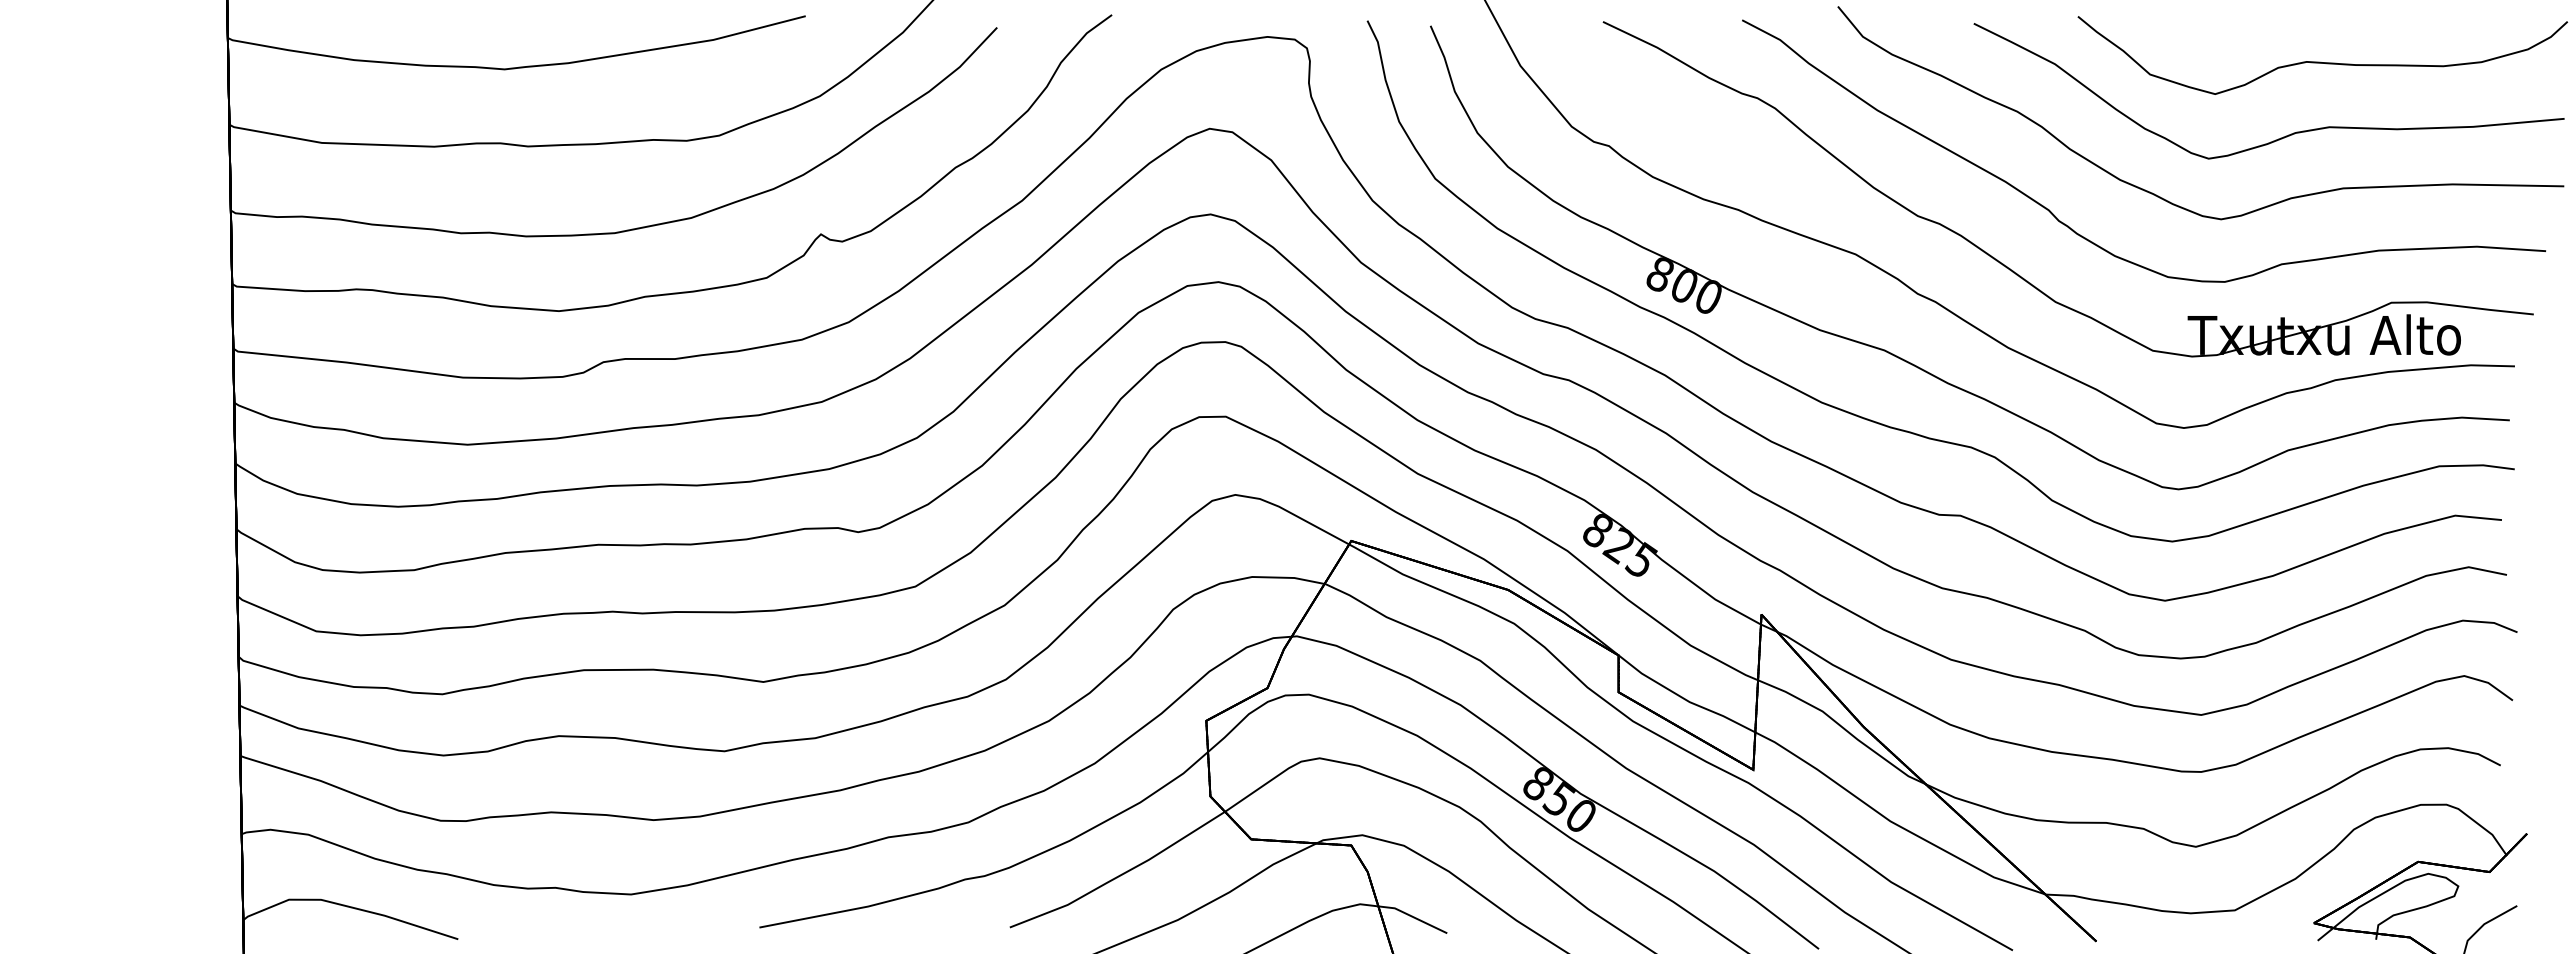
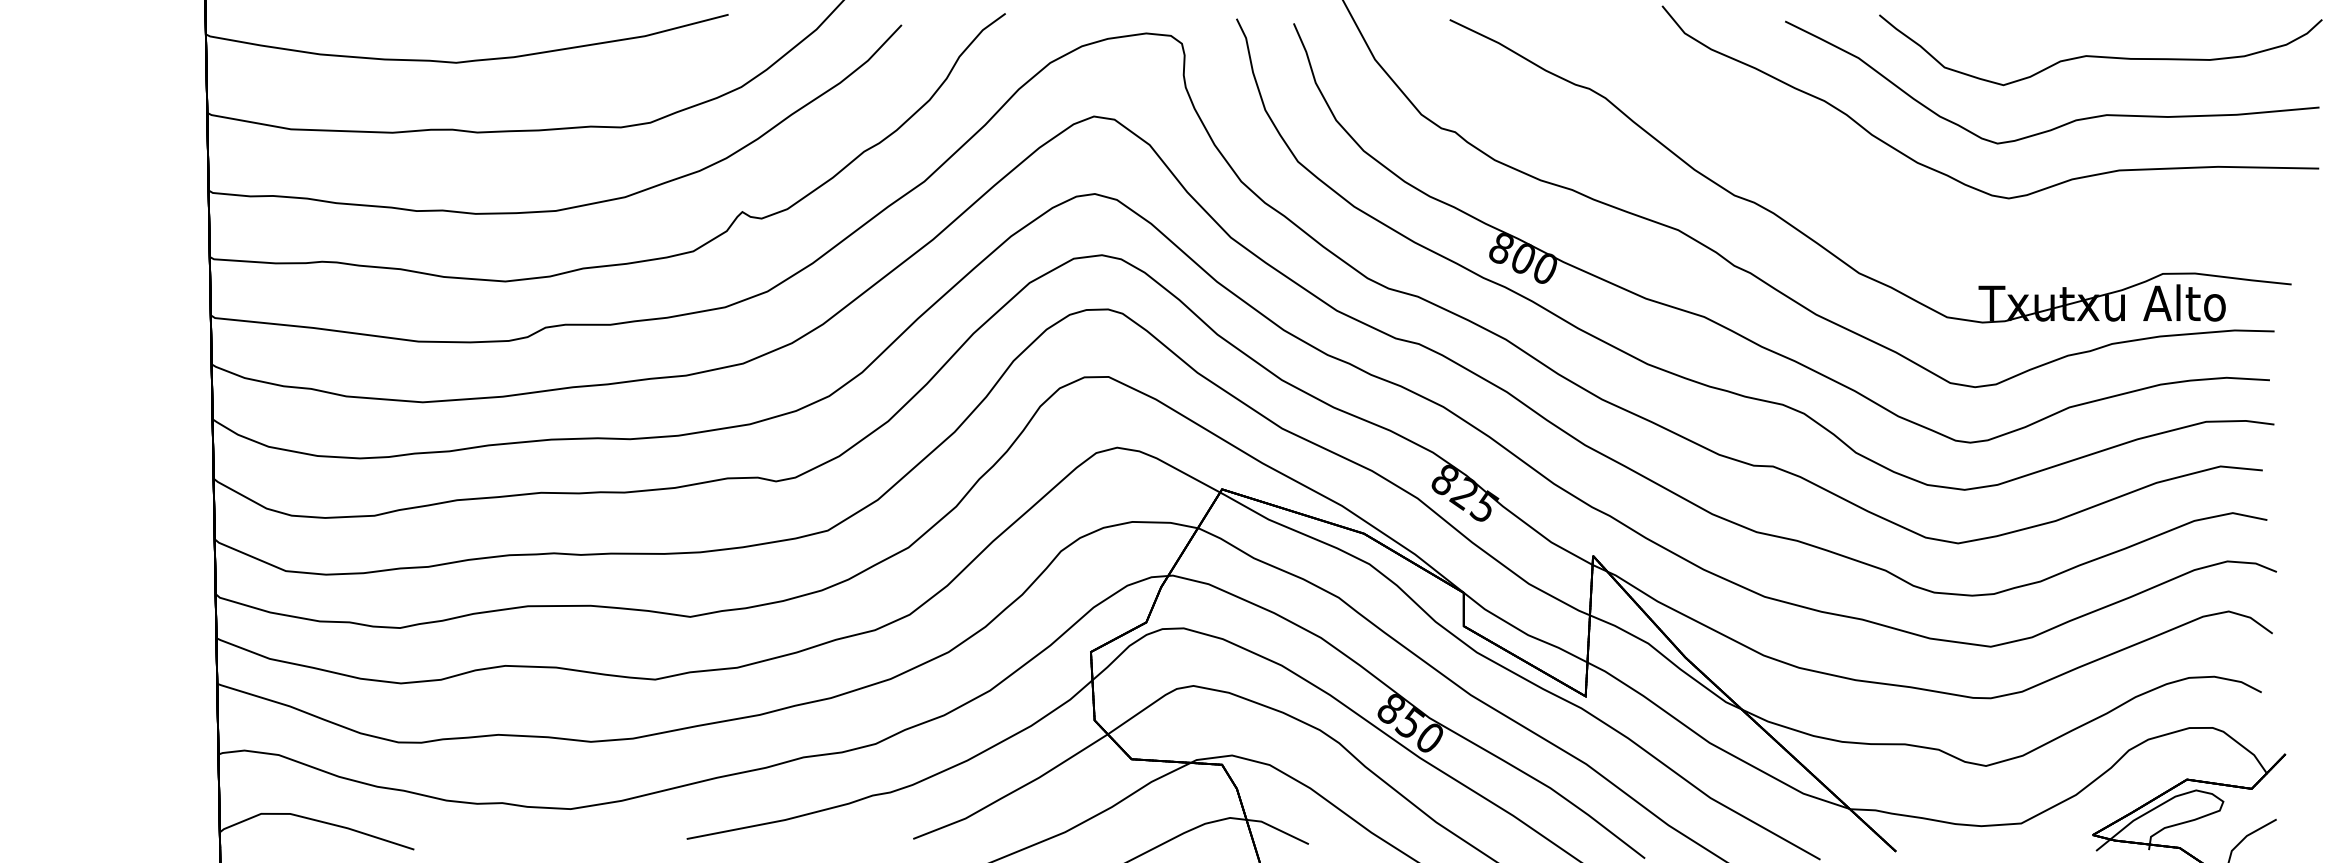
curve: (2094, 242) -> (1894, 219), removed

